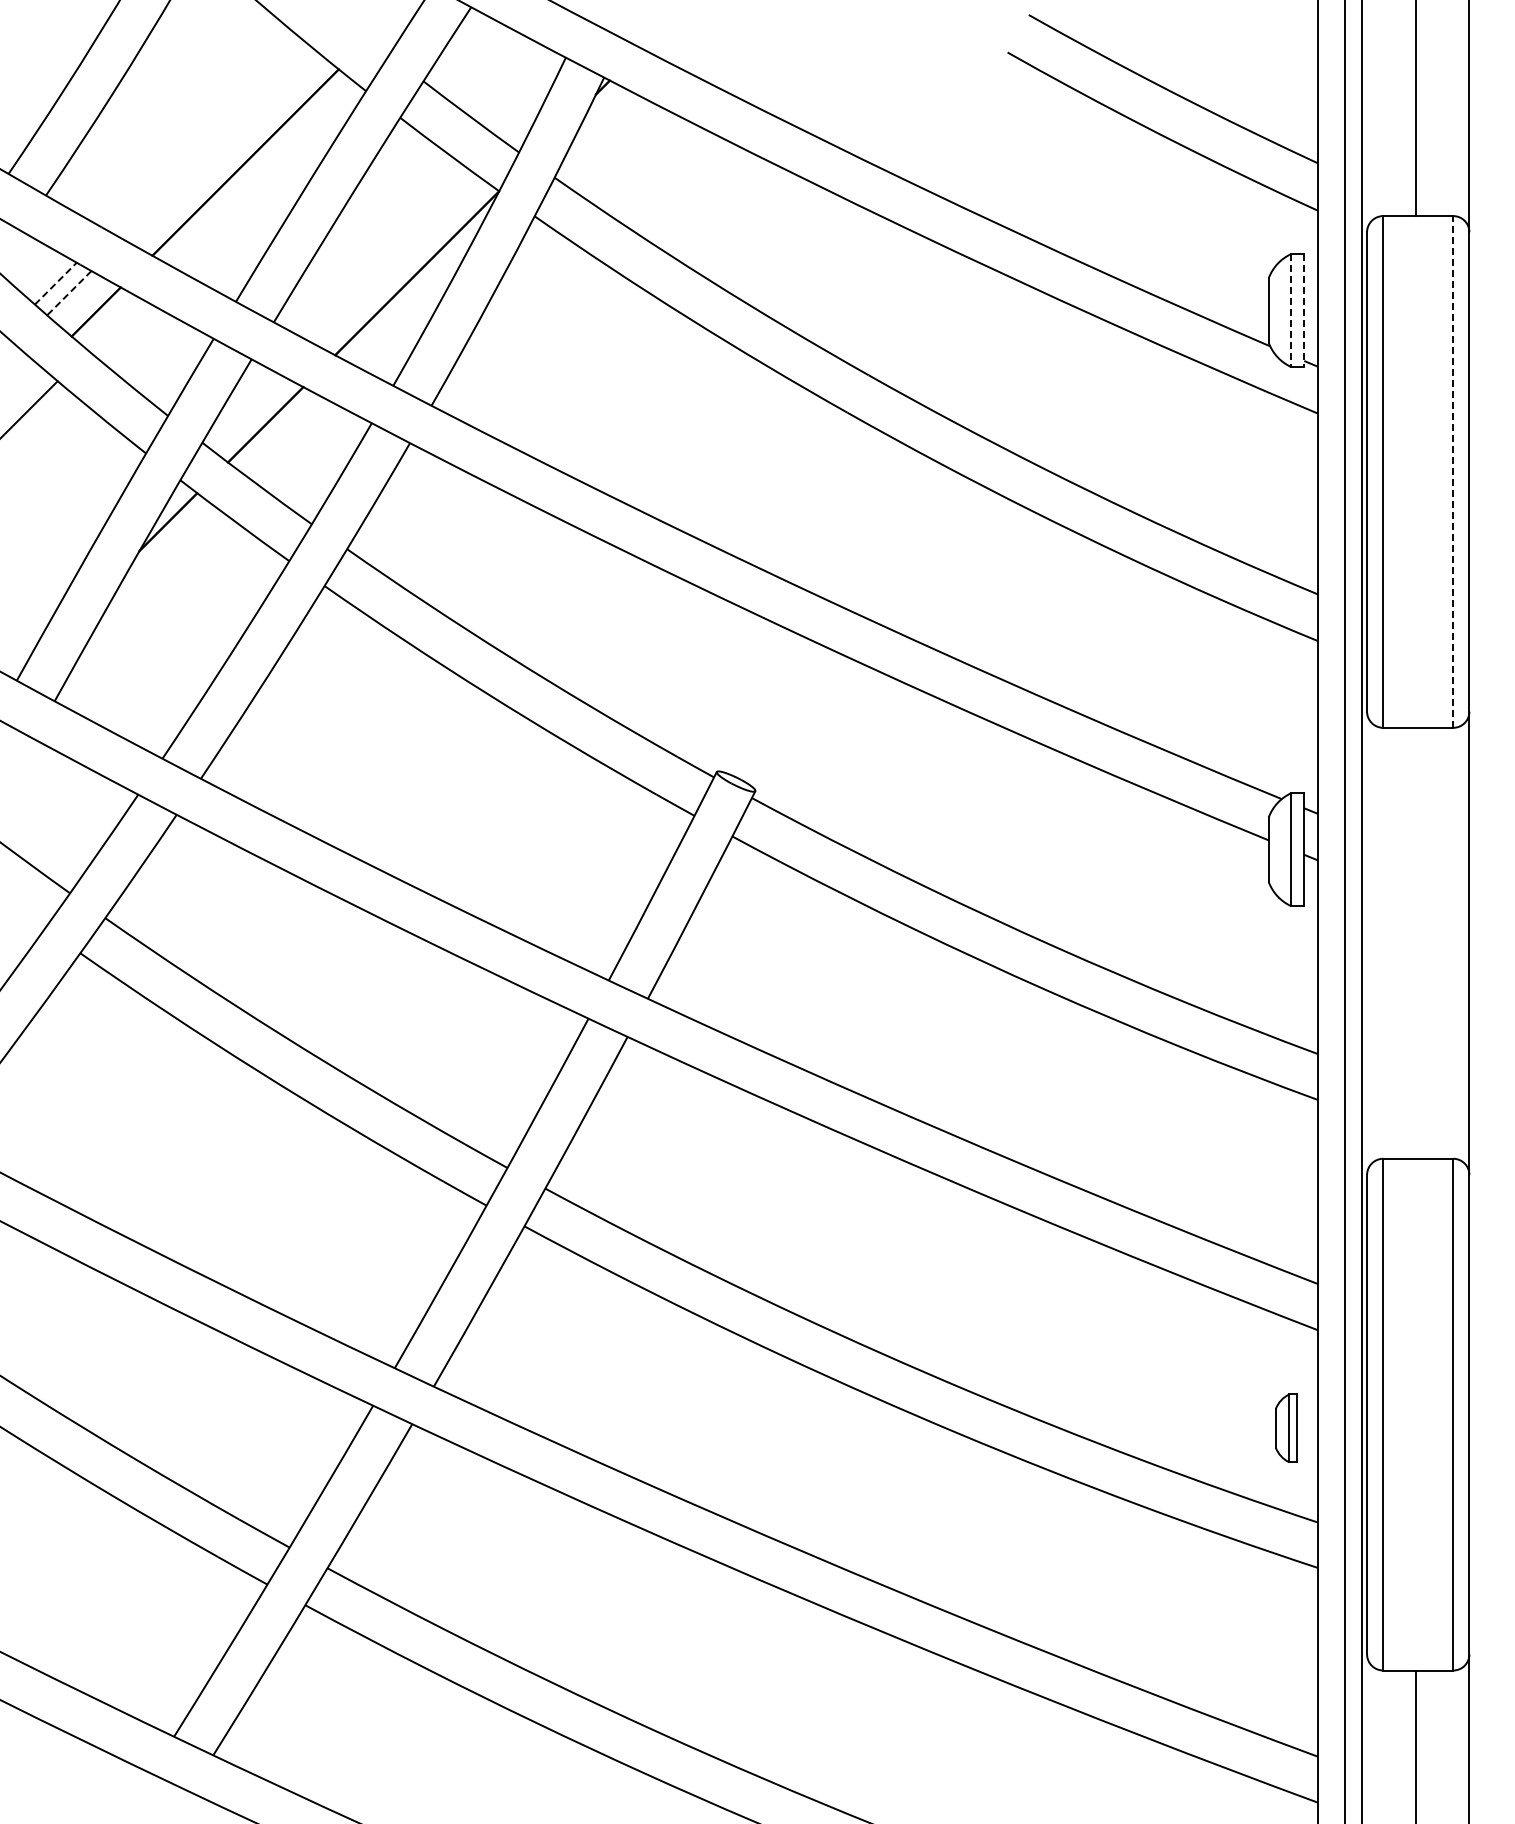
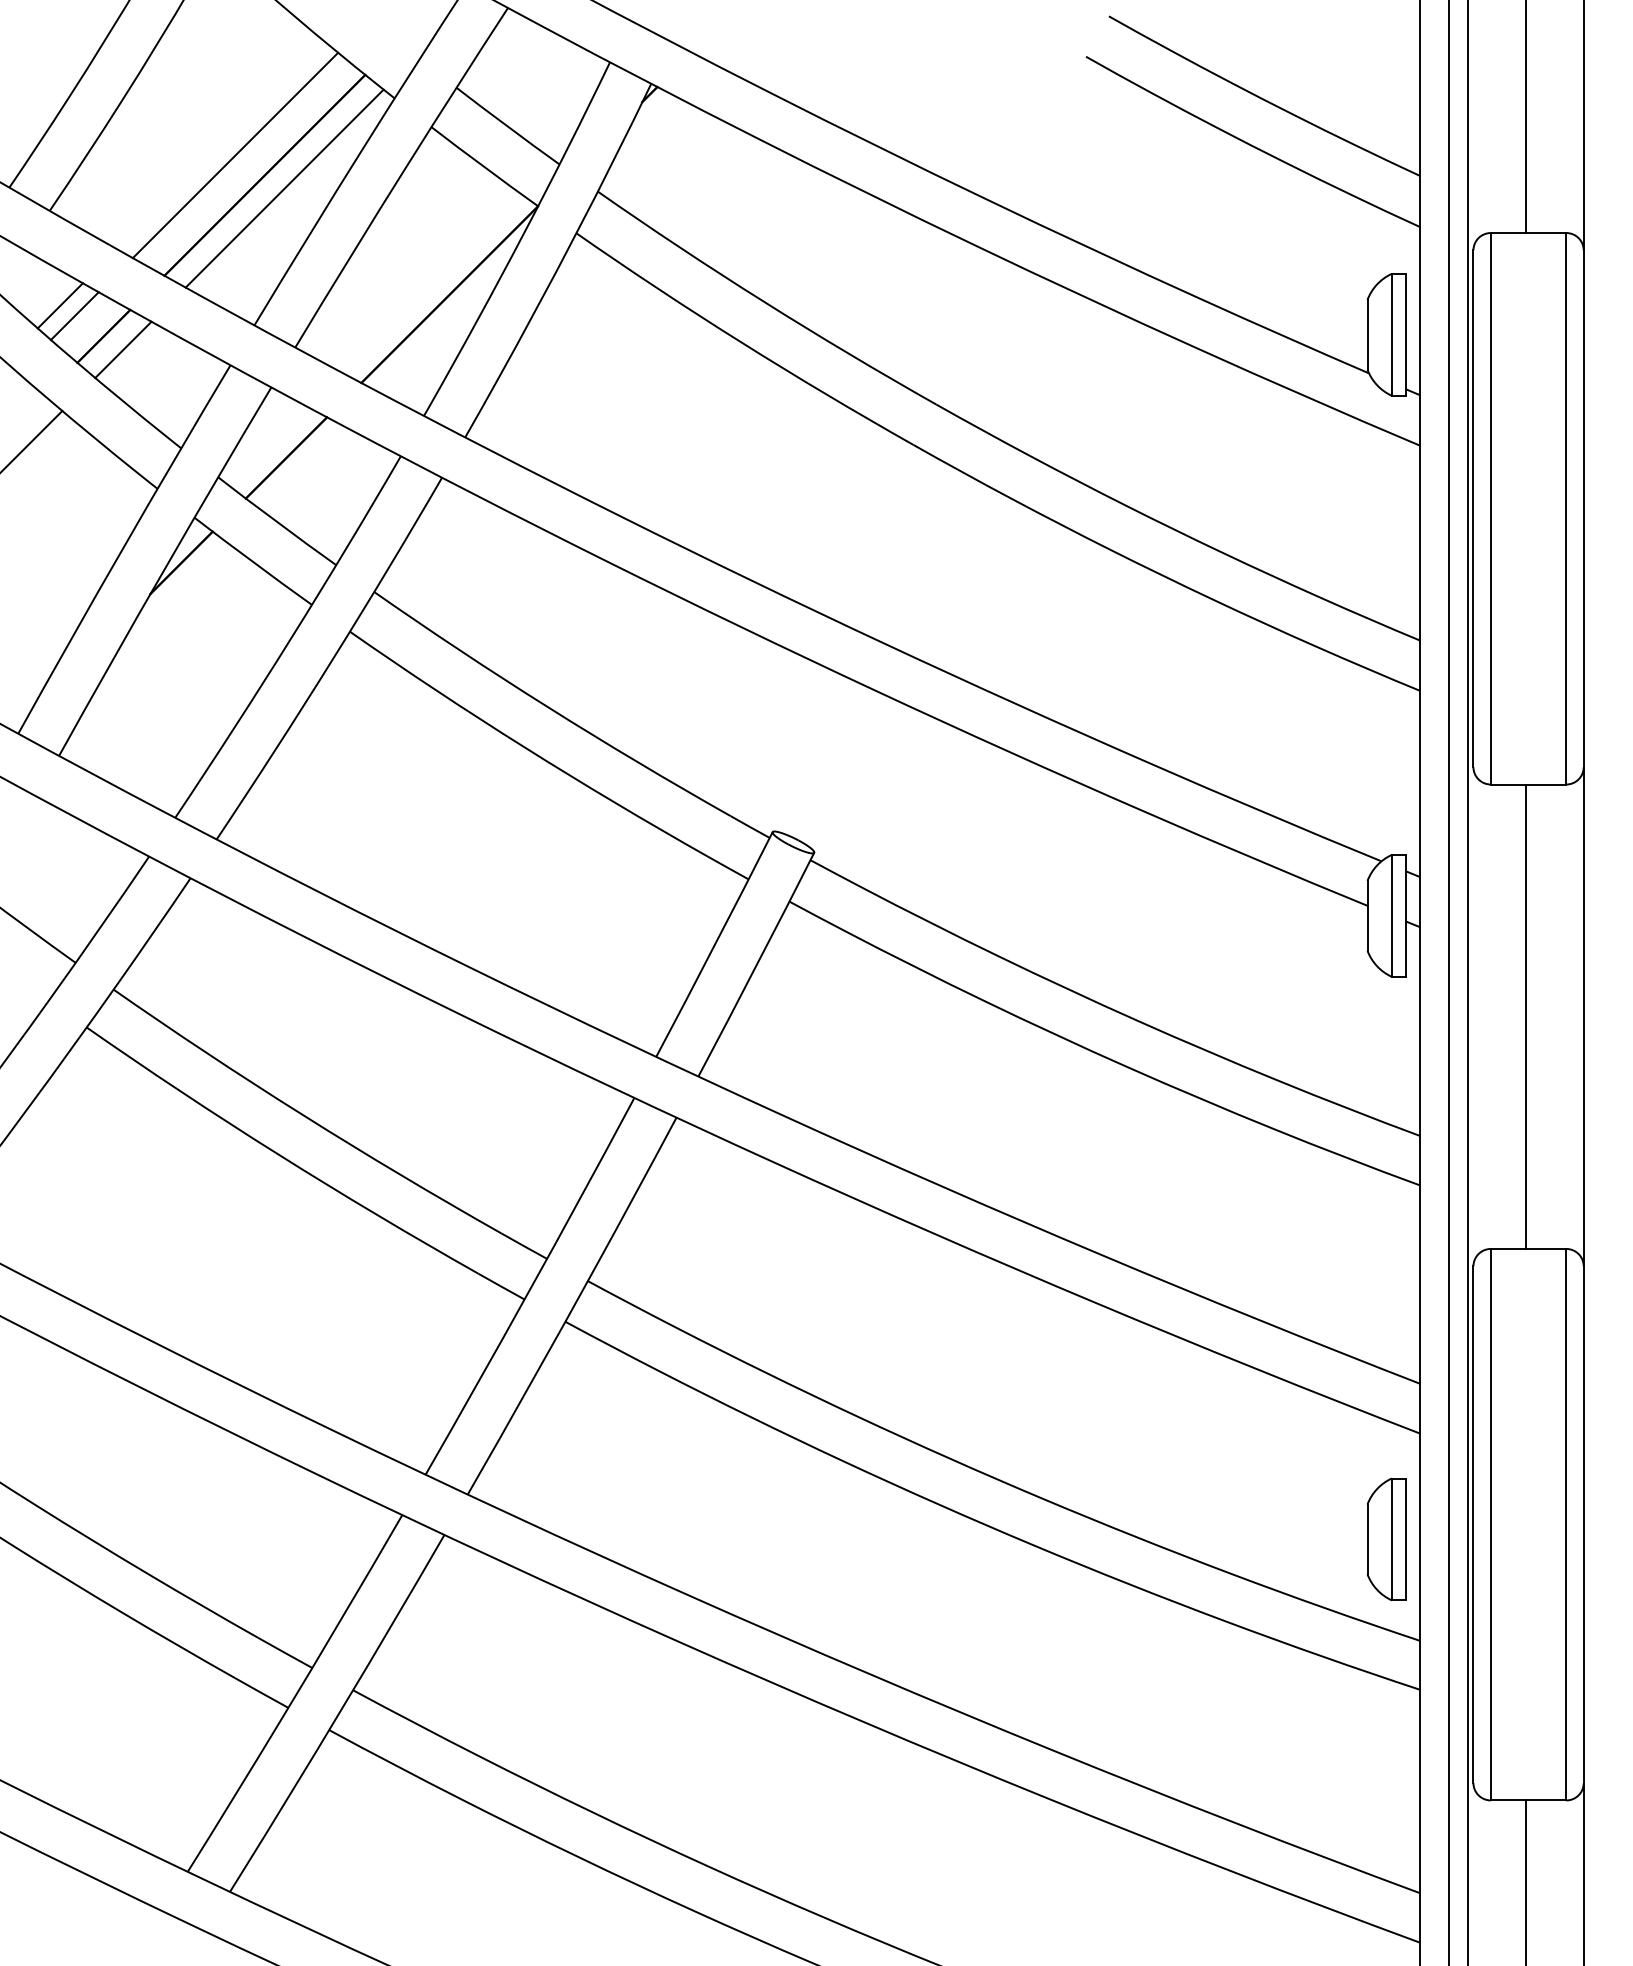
line: (218, 143) -> (235, 154), added
line: (263, 174) -> (284, 188), added
line: (55, 283) -> (59, 305), dashed -> solid
line: (68, 293) -> (73, 316), dashed -> solid
line: (1291, 310) -> (1391, 334), dashed -> solid
line: (1304, 310) -> (1406, 334), dashed -> solid
line: (114, 324) -> (123, 349), added
line: (1453, 471) -> (1566, 508), dashed -> solid
line: (1415, 942) -> (1525, 1015), added
part: (1286, 1428) -> (1386, 1539), size x1.67

